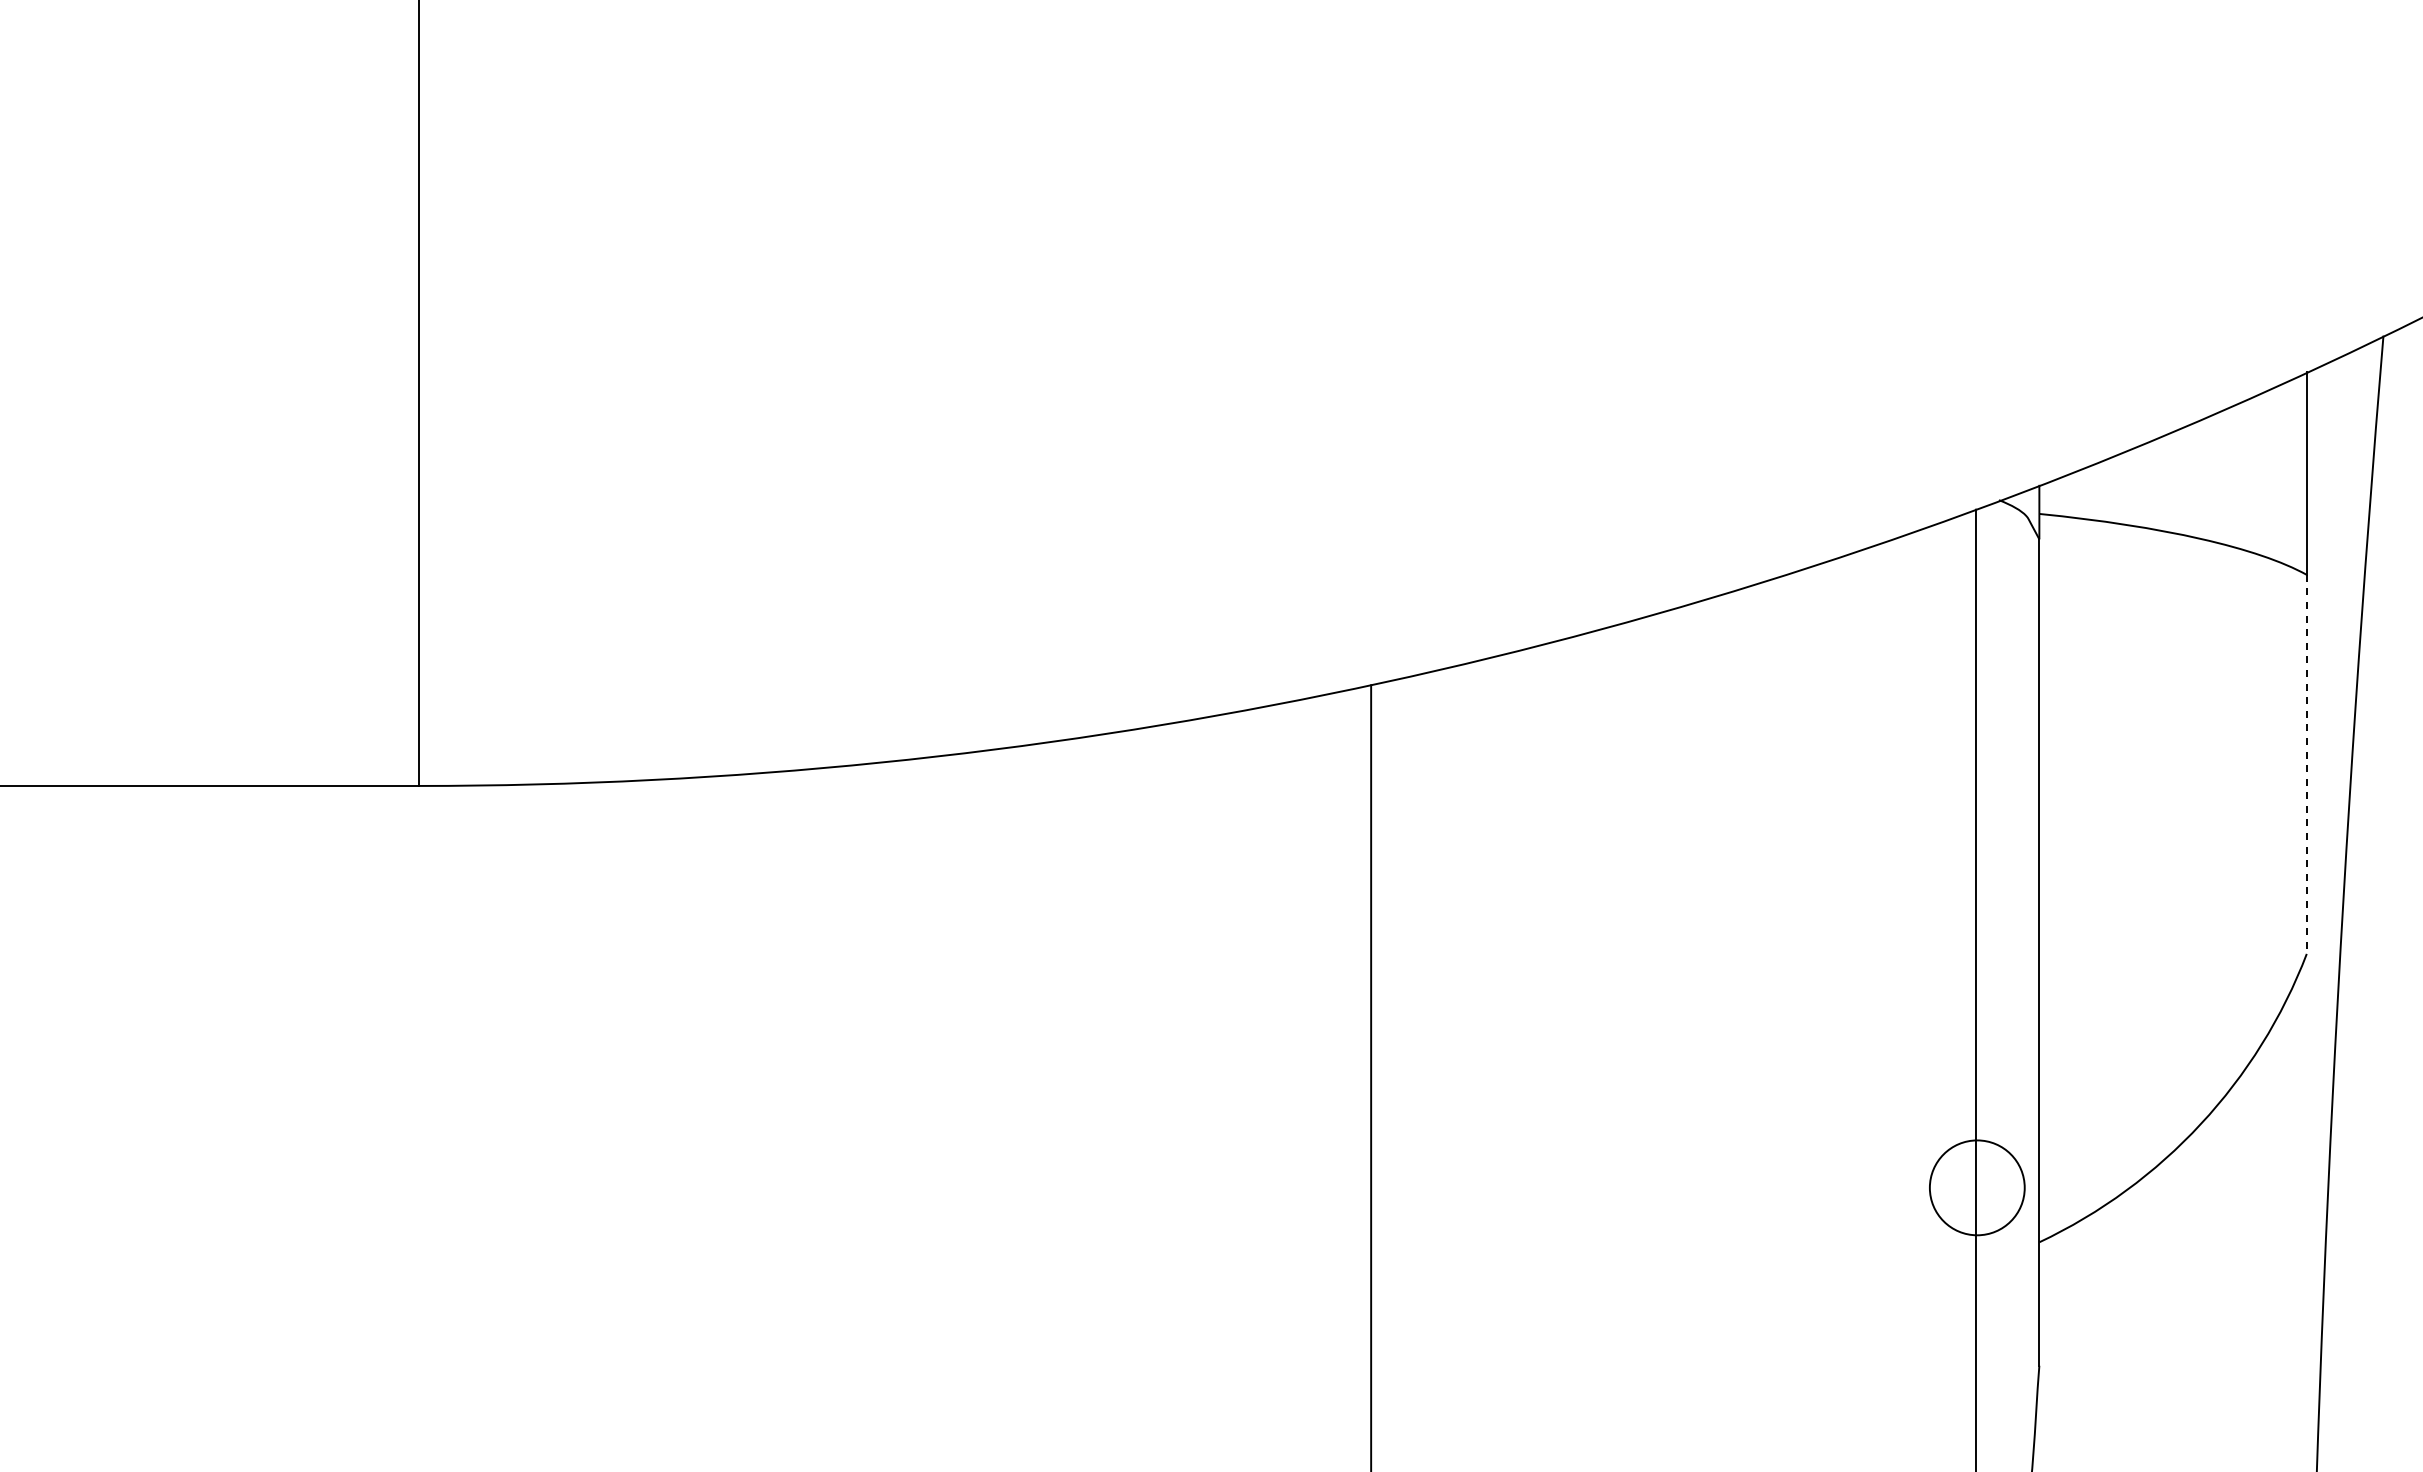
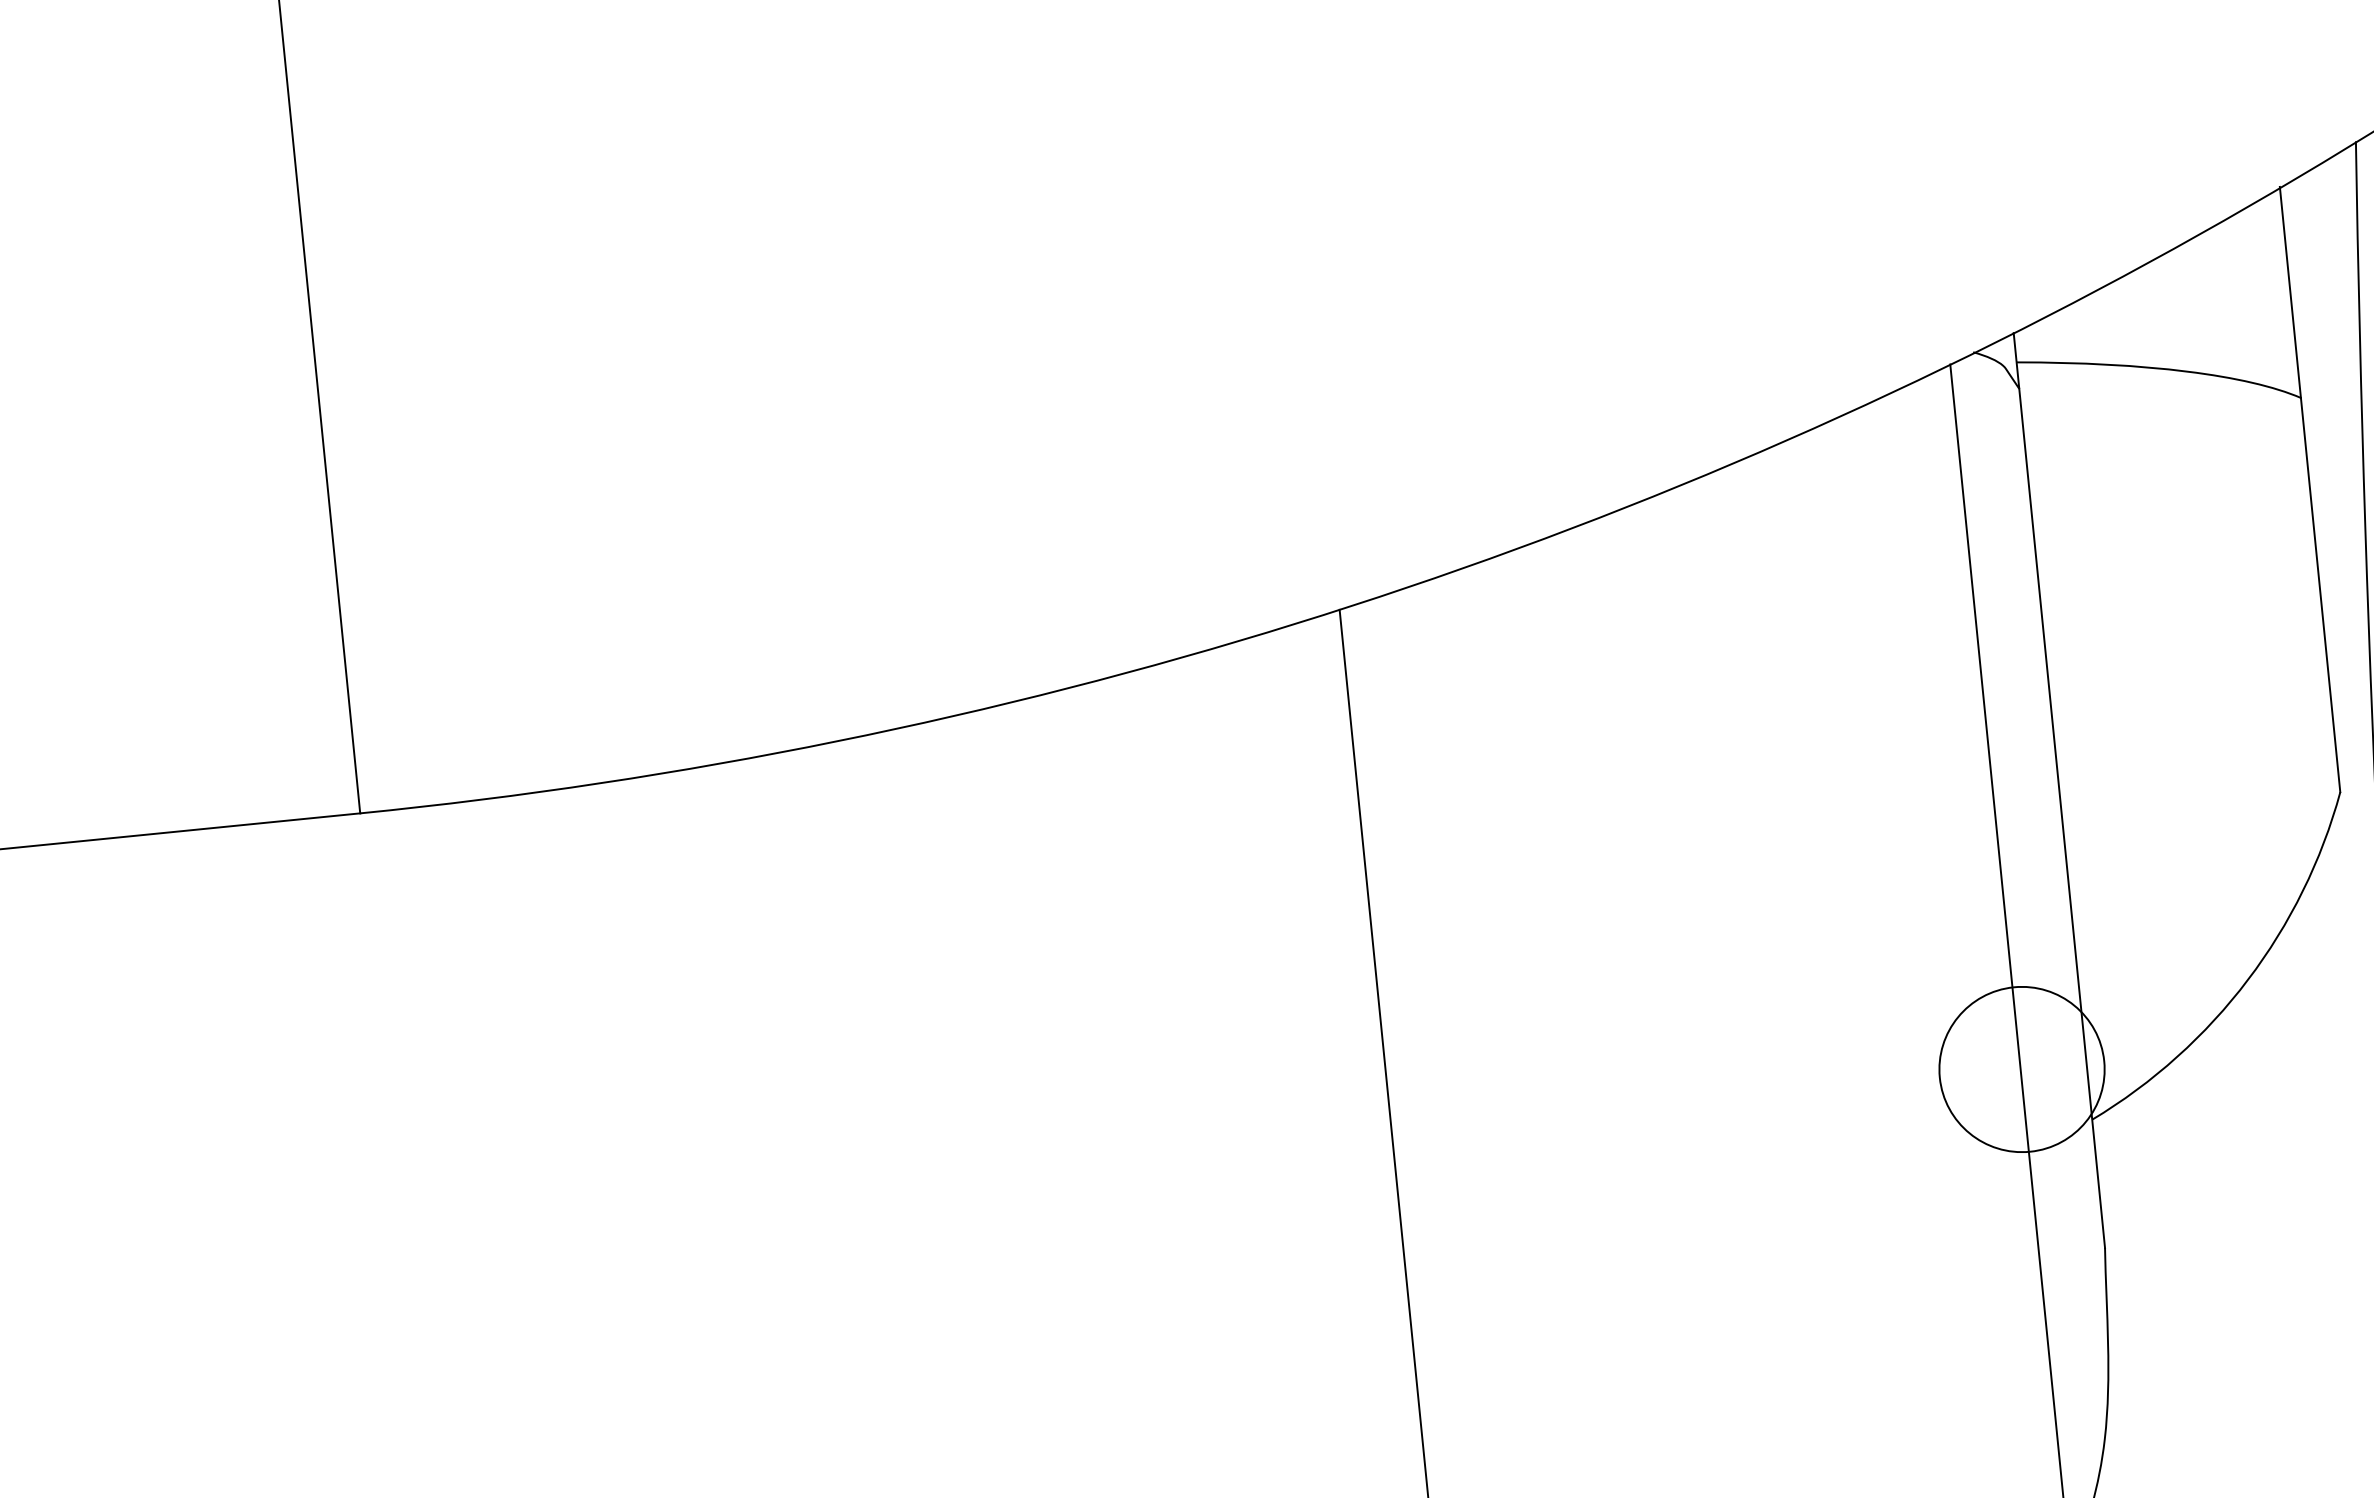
line: (2306, 764) -> (2320, 595), dashed -> solid
circle: (1977, 1187) -> (2022, 1069), size x1.67

